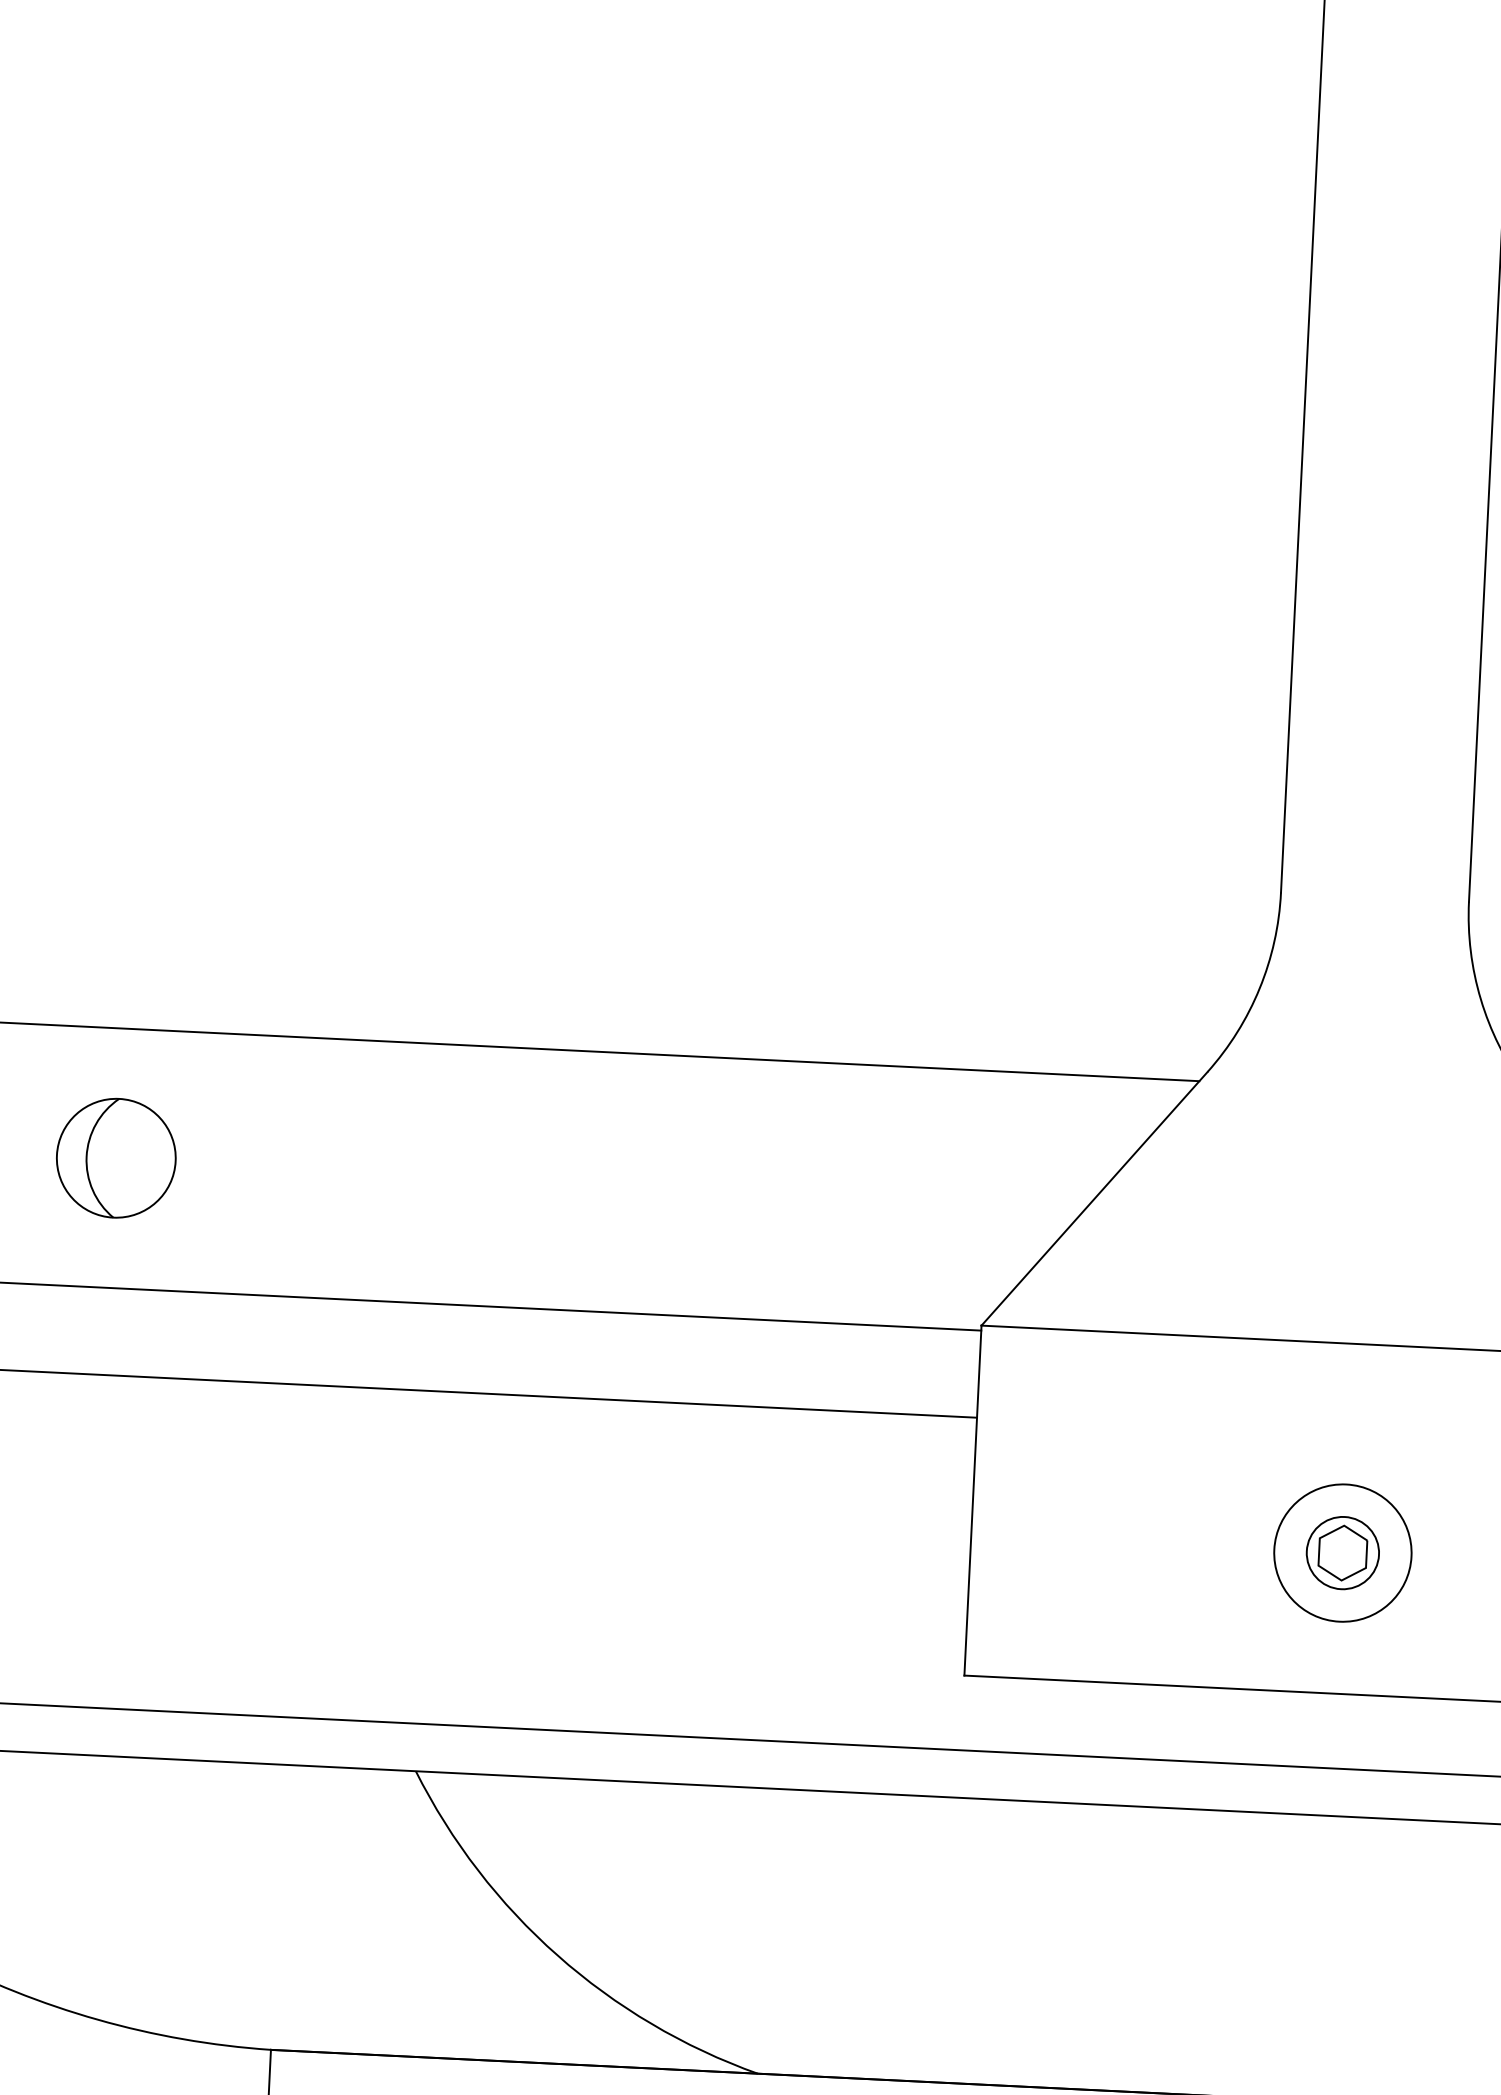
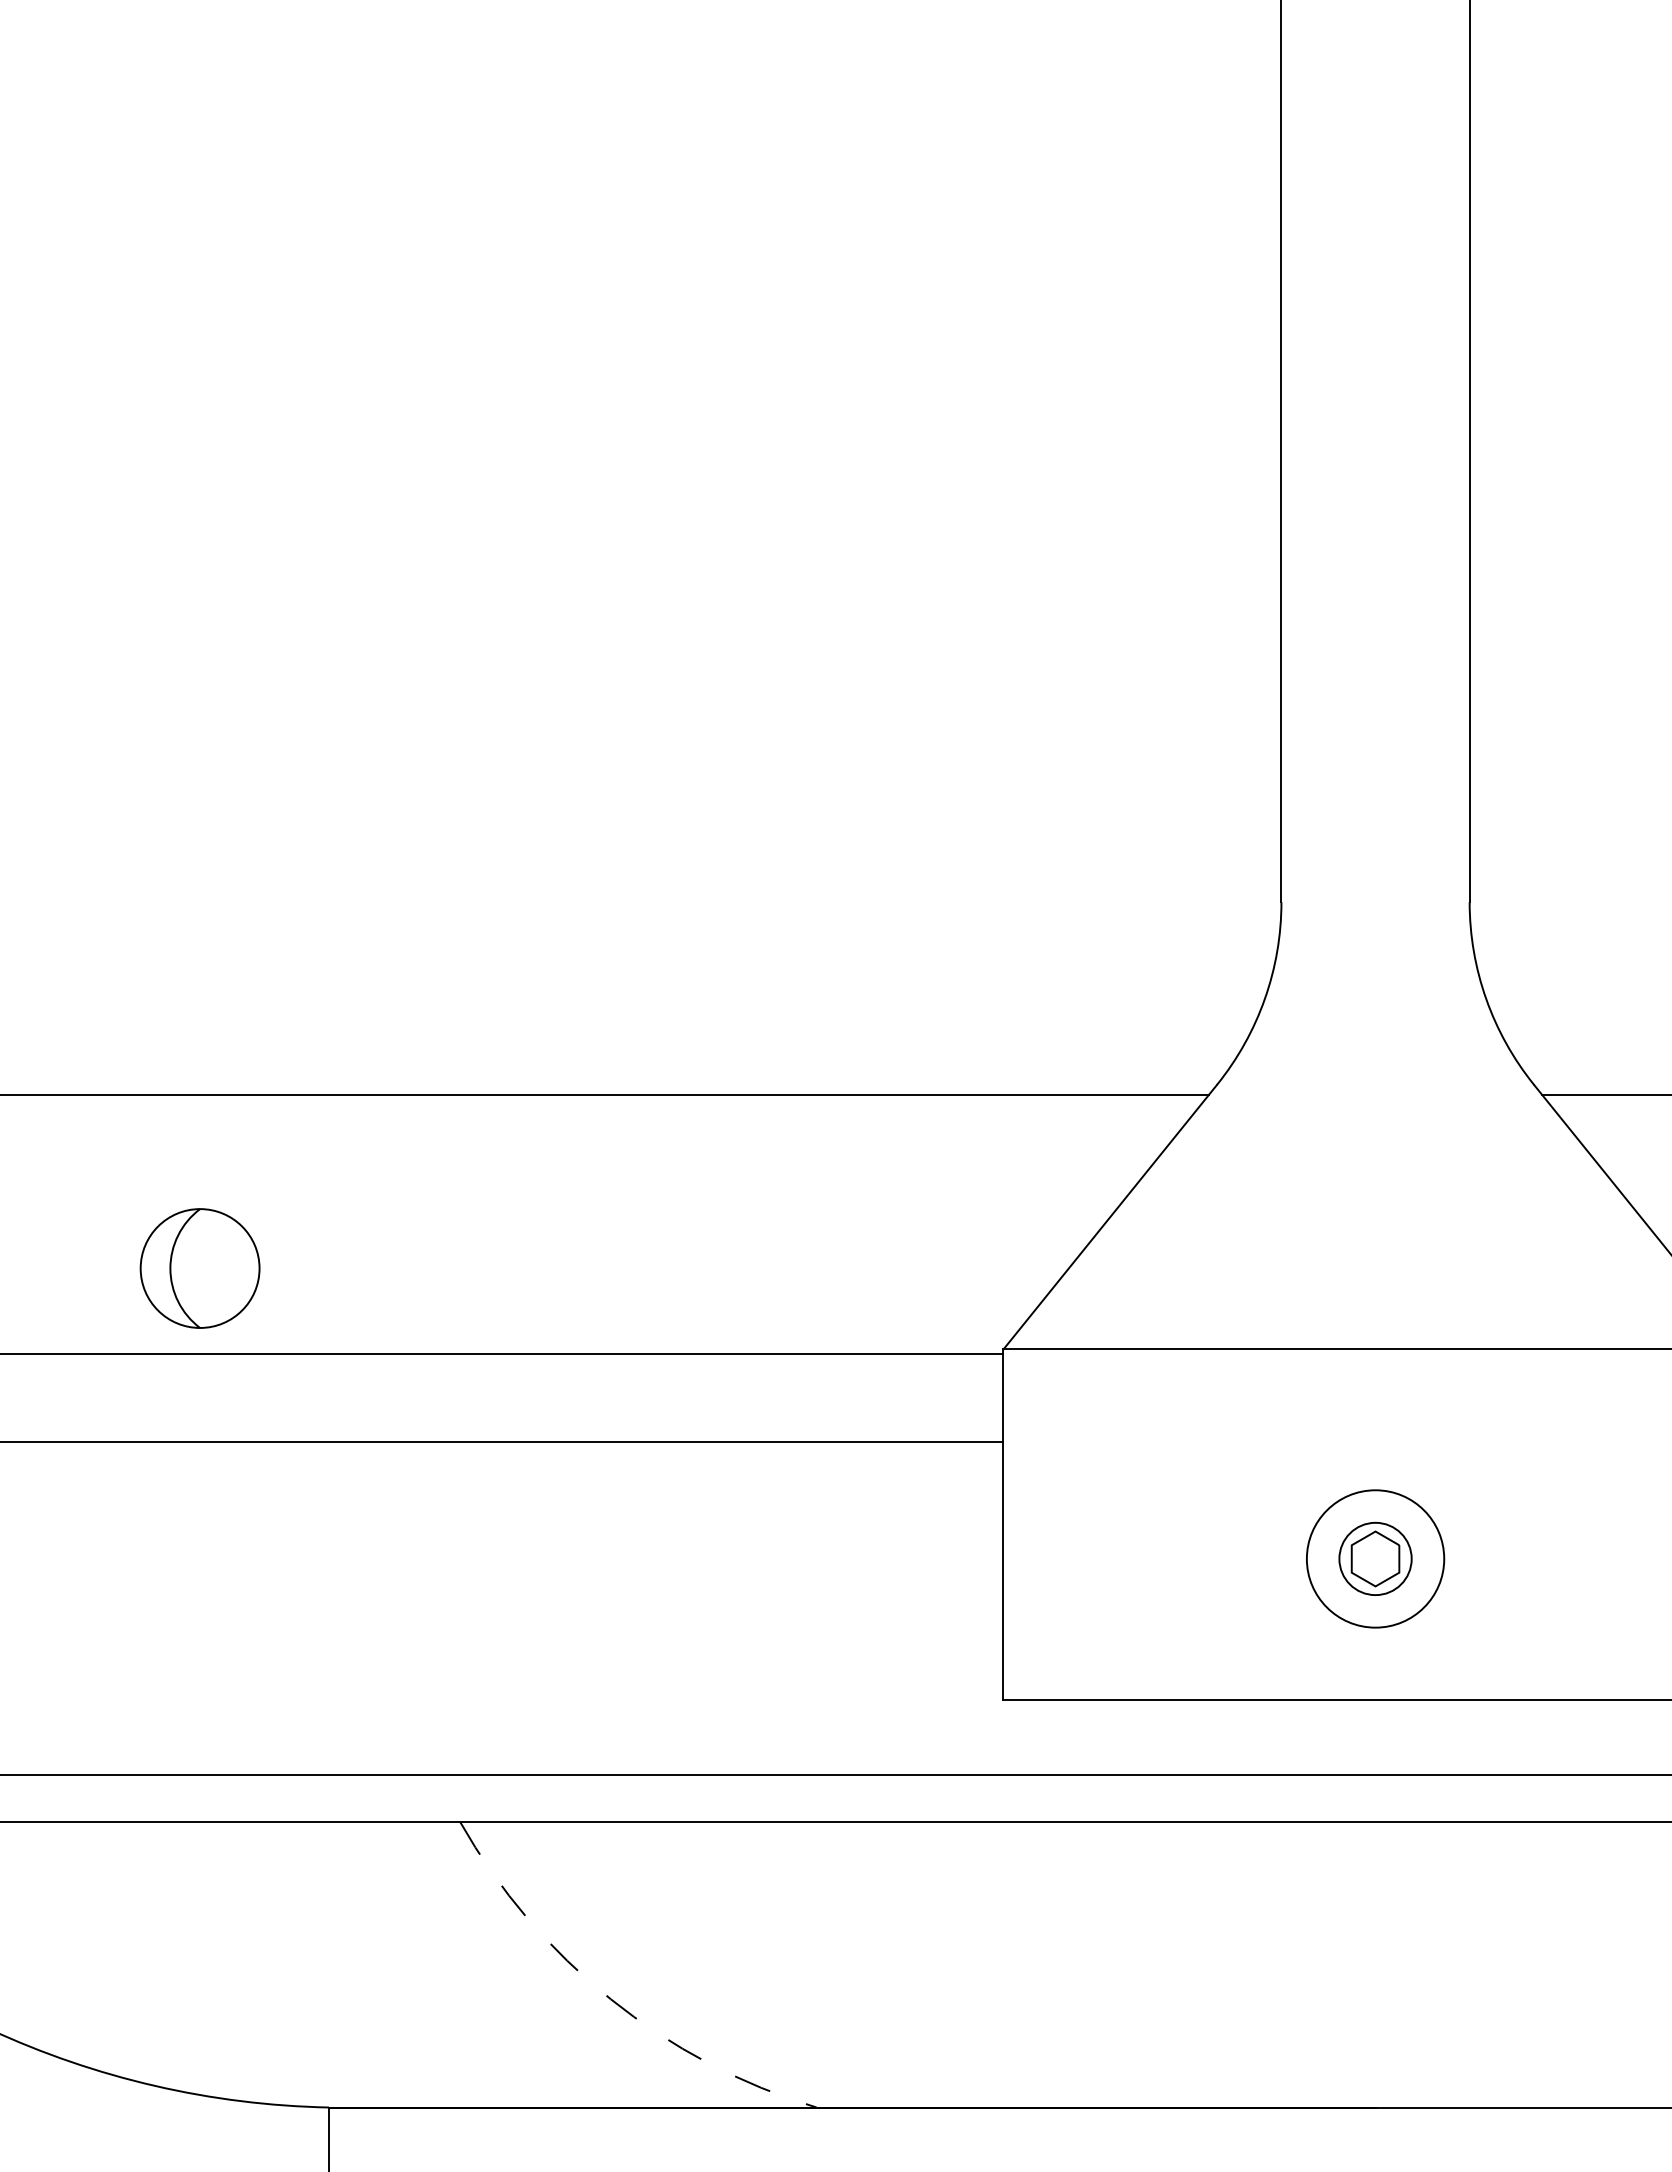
part: (115, 1158) -> (199, 1268), moved
arc: (557, 1955) -> (610, 1999), solid -> dashed

